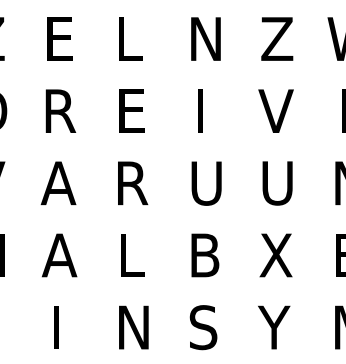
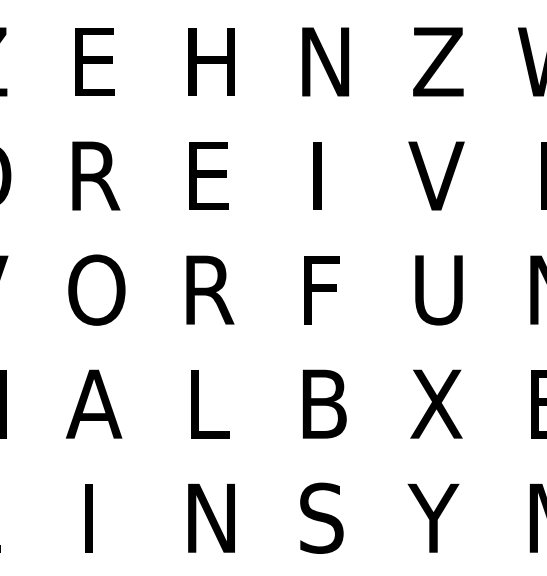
text: (136, 38) -> (215, 61), L -> H
text: (59, 182) -> (93, 288), A -> O
text: (206, 183) -> (326, 290), U -> F

